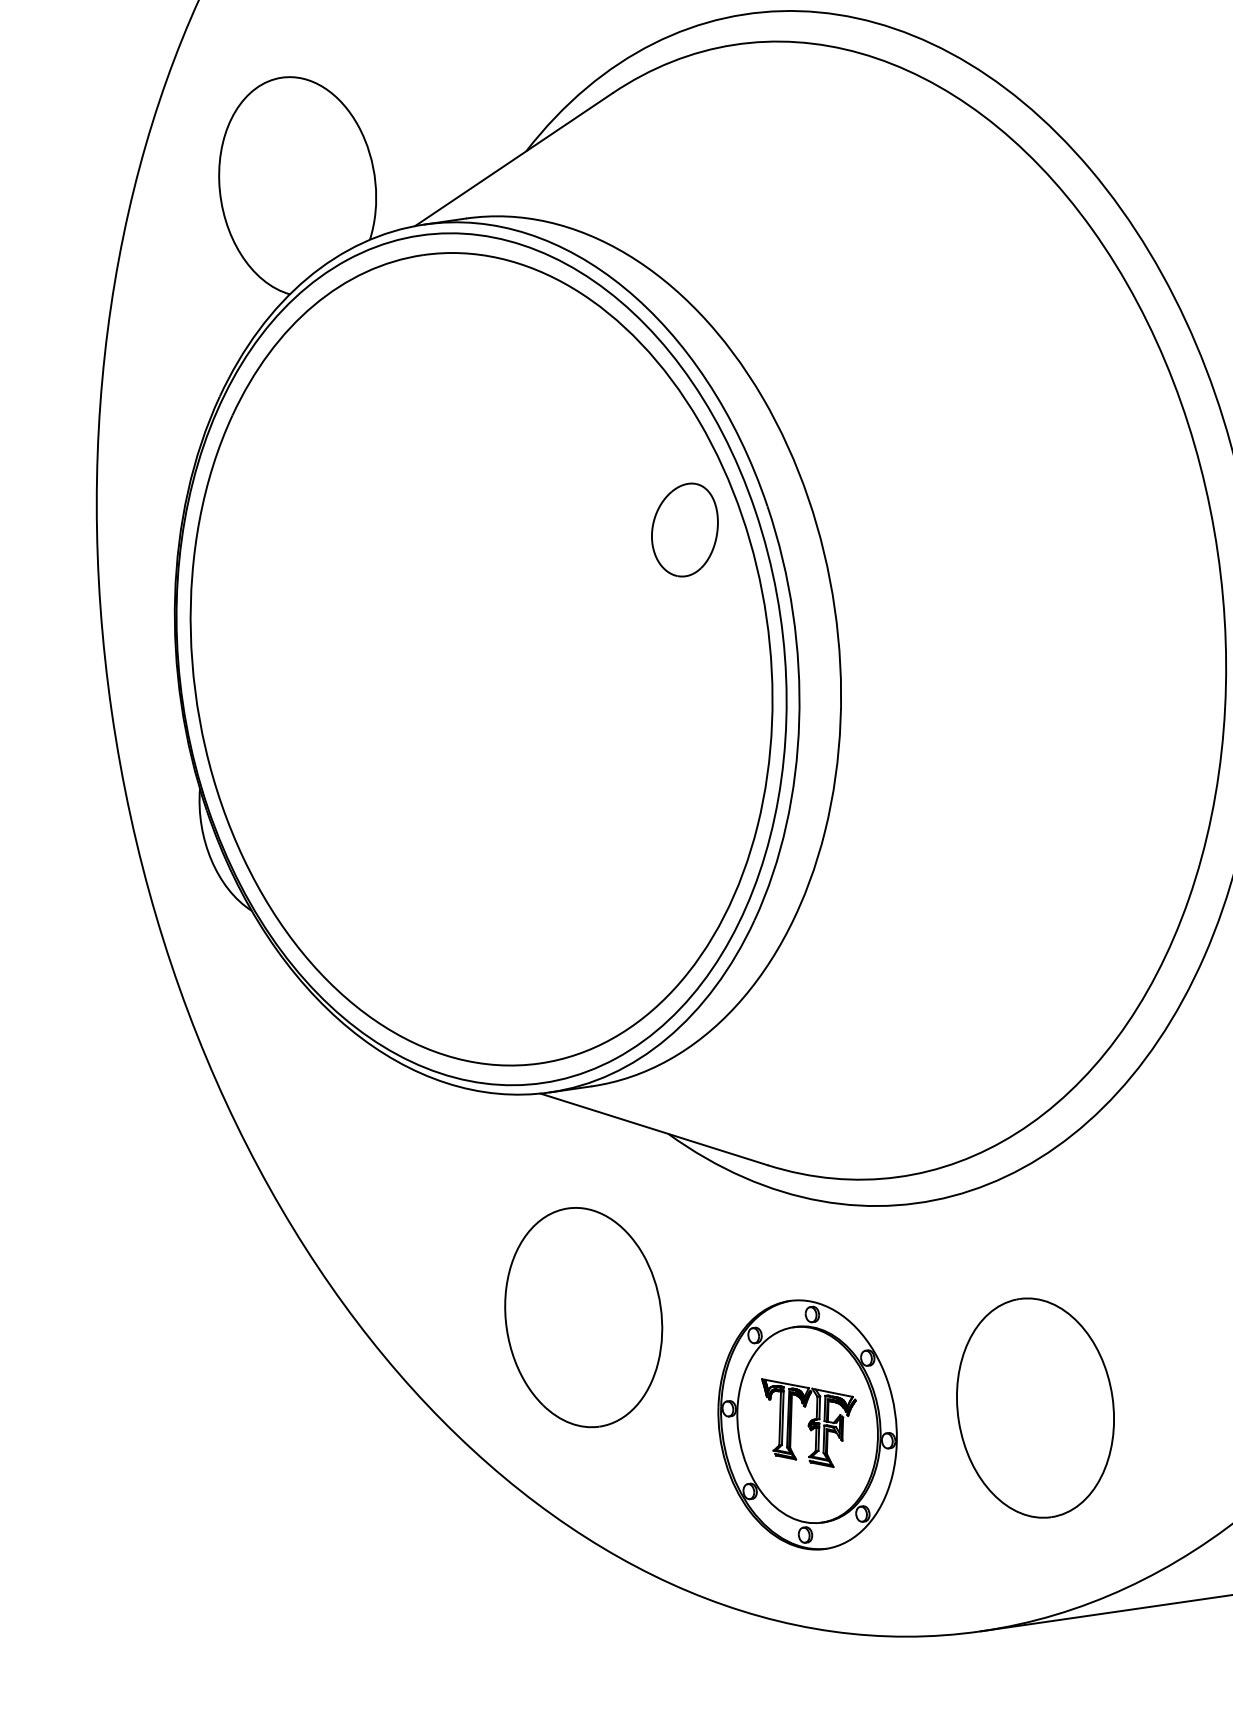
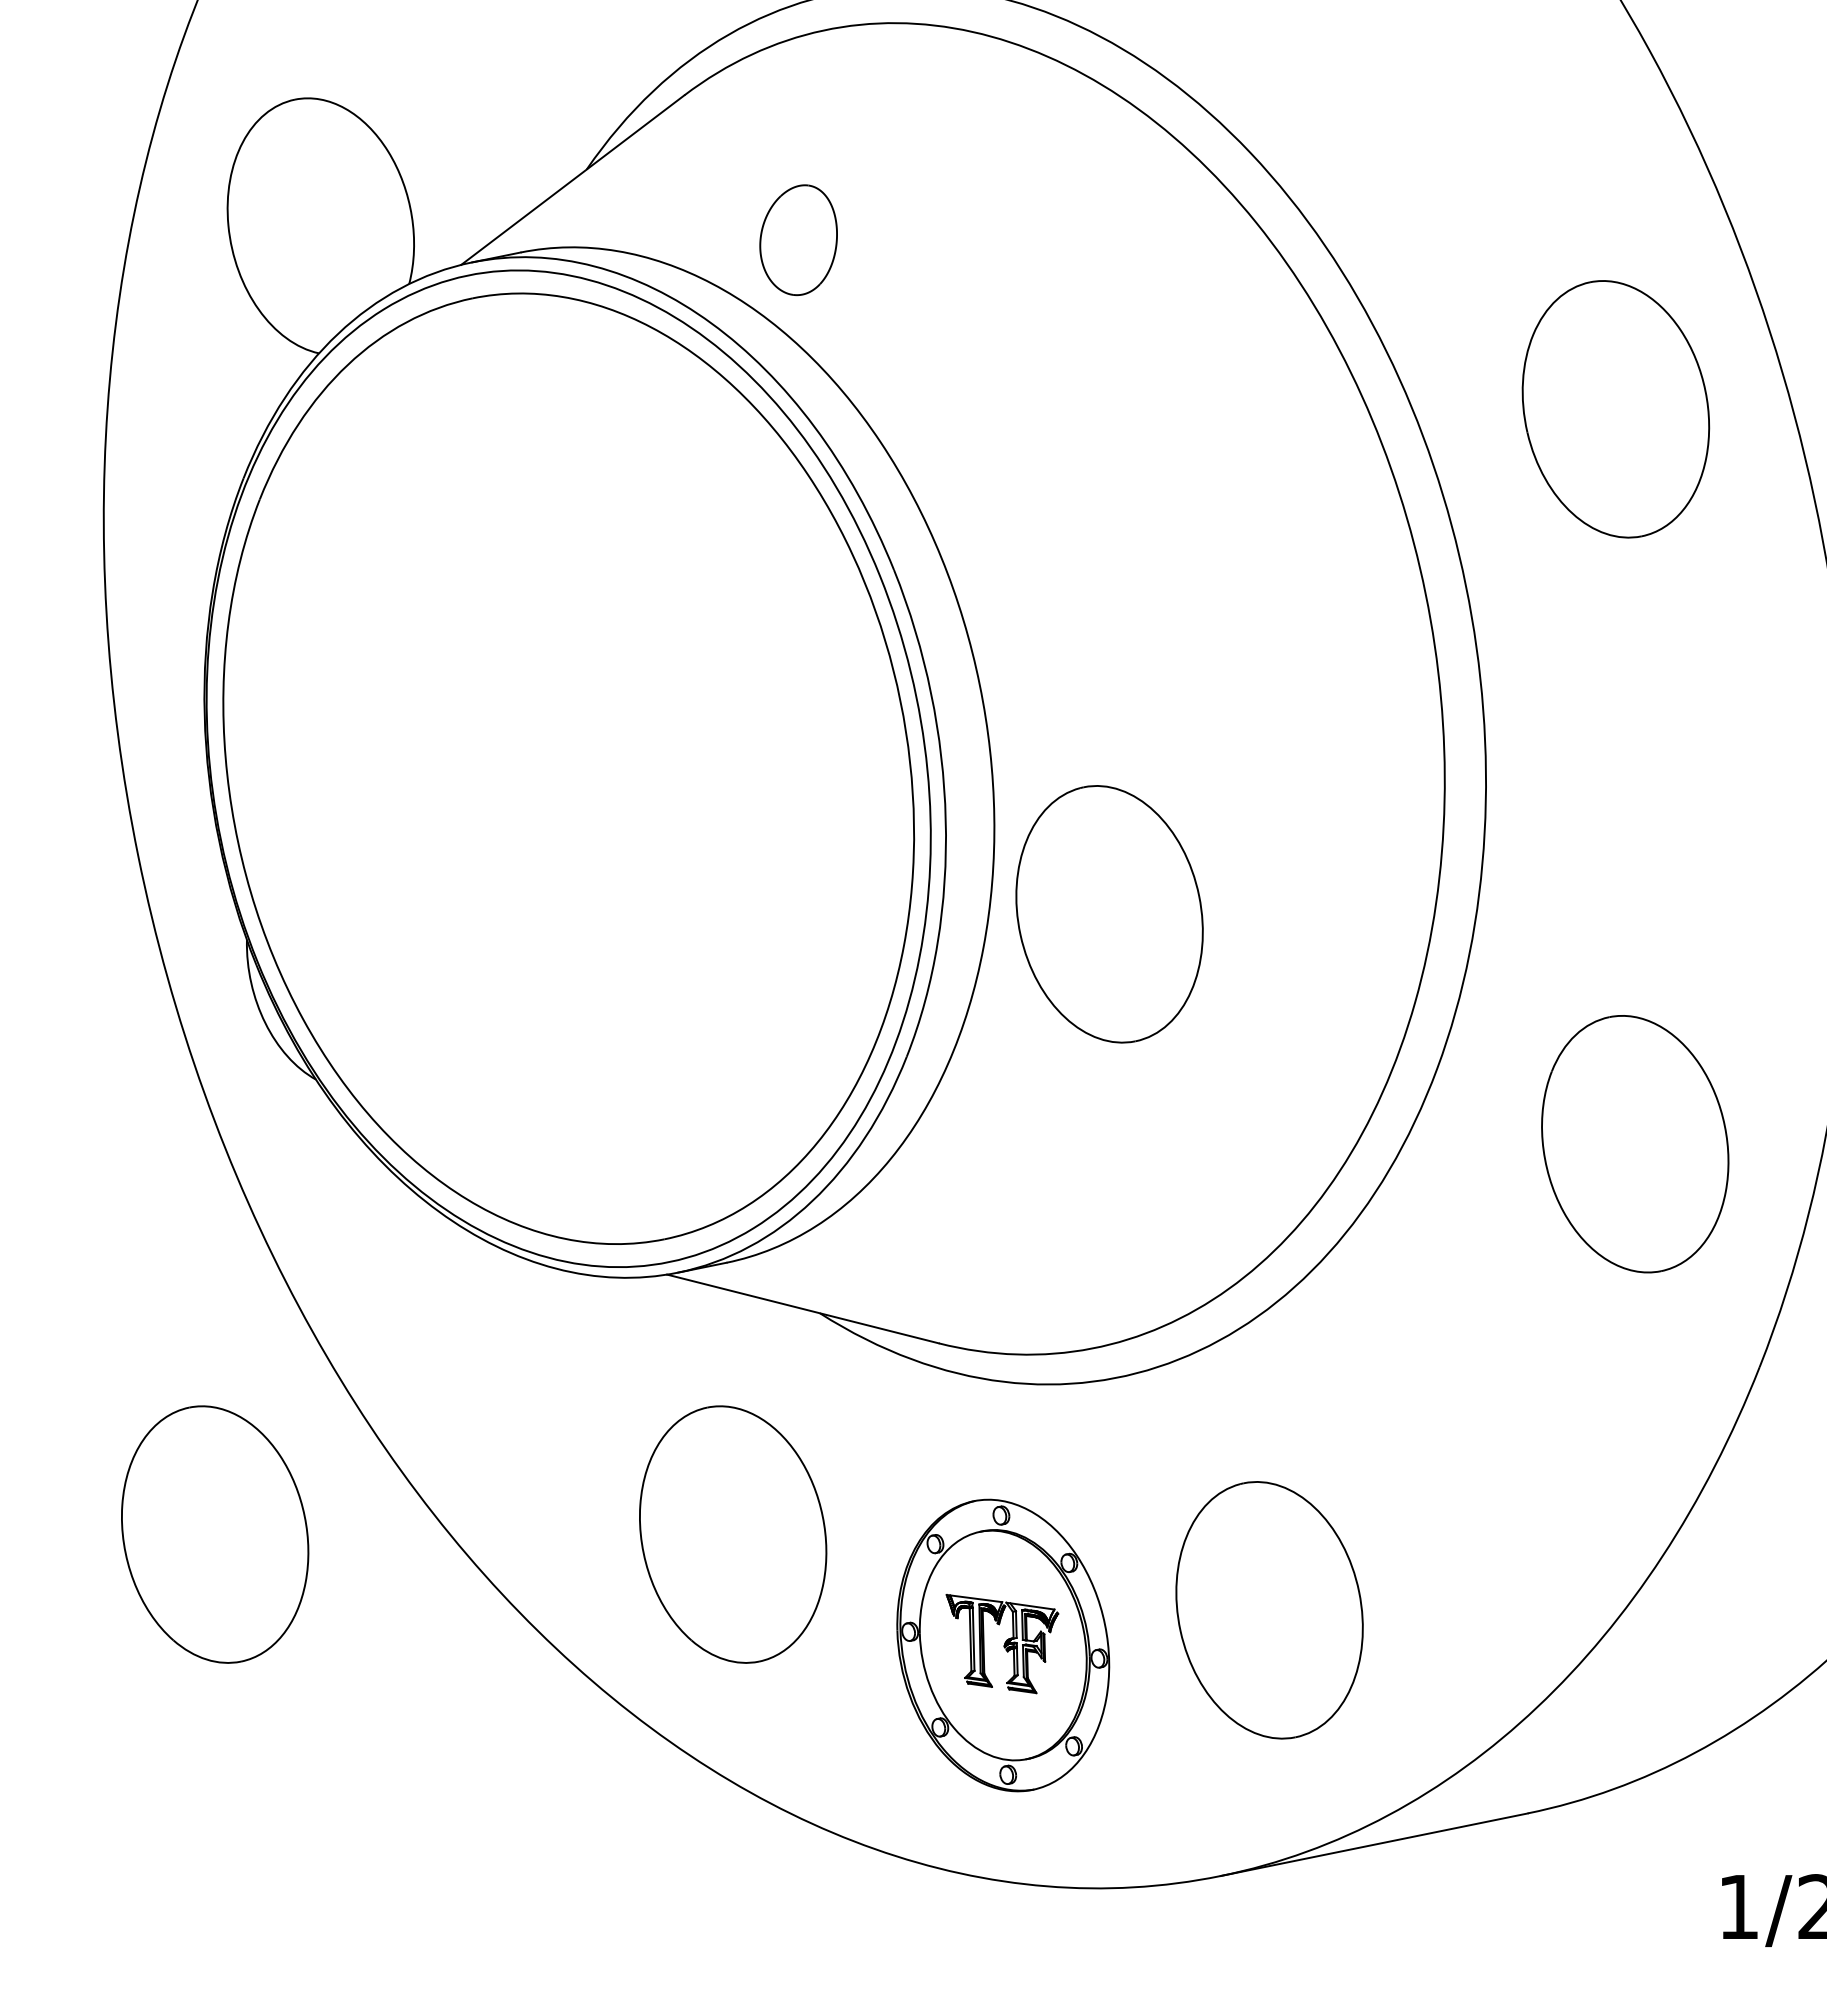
part: (684, 529) -> (798, 239), moved
part: (933, 809) -> (1109, 914), added
part: (144, 1292) -> (215, 1534), added

